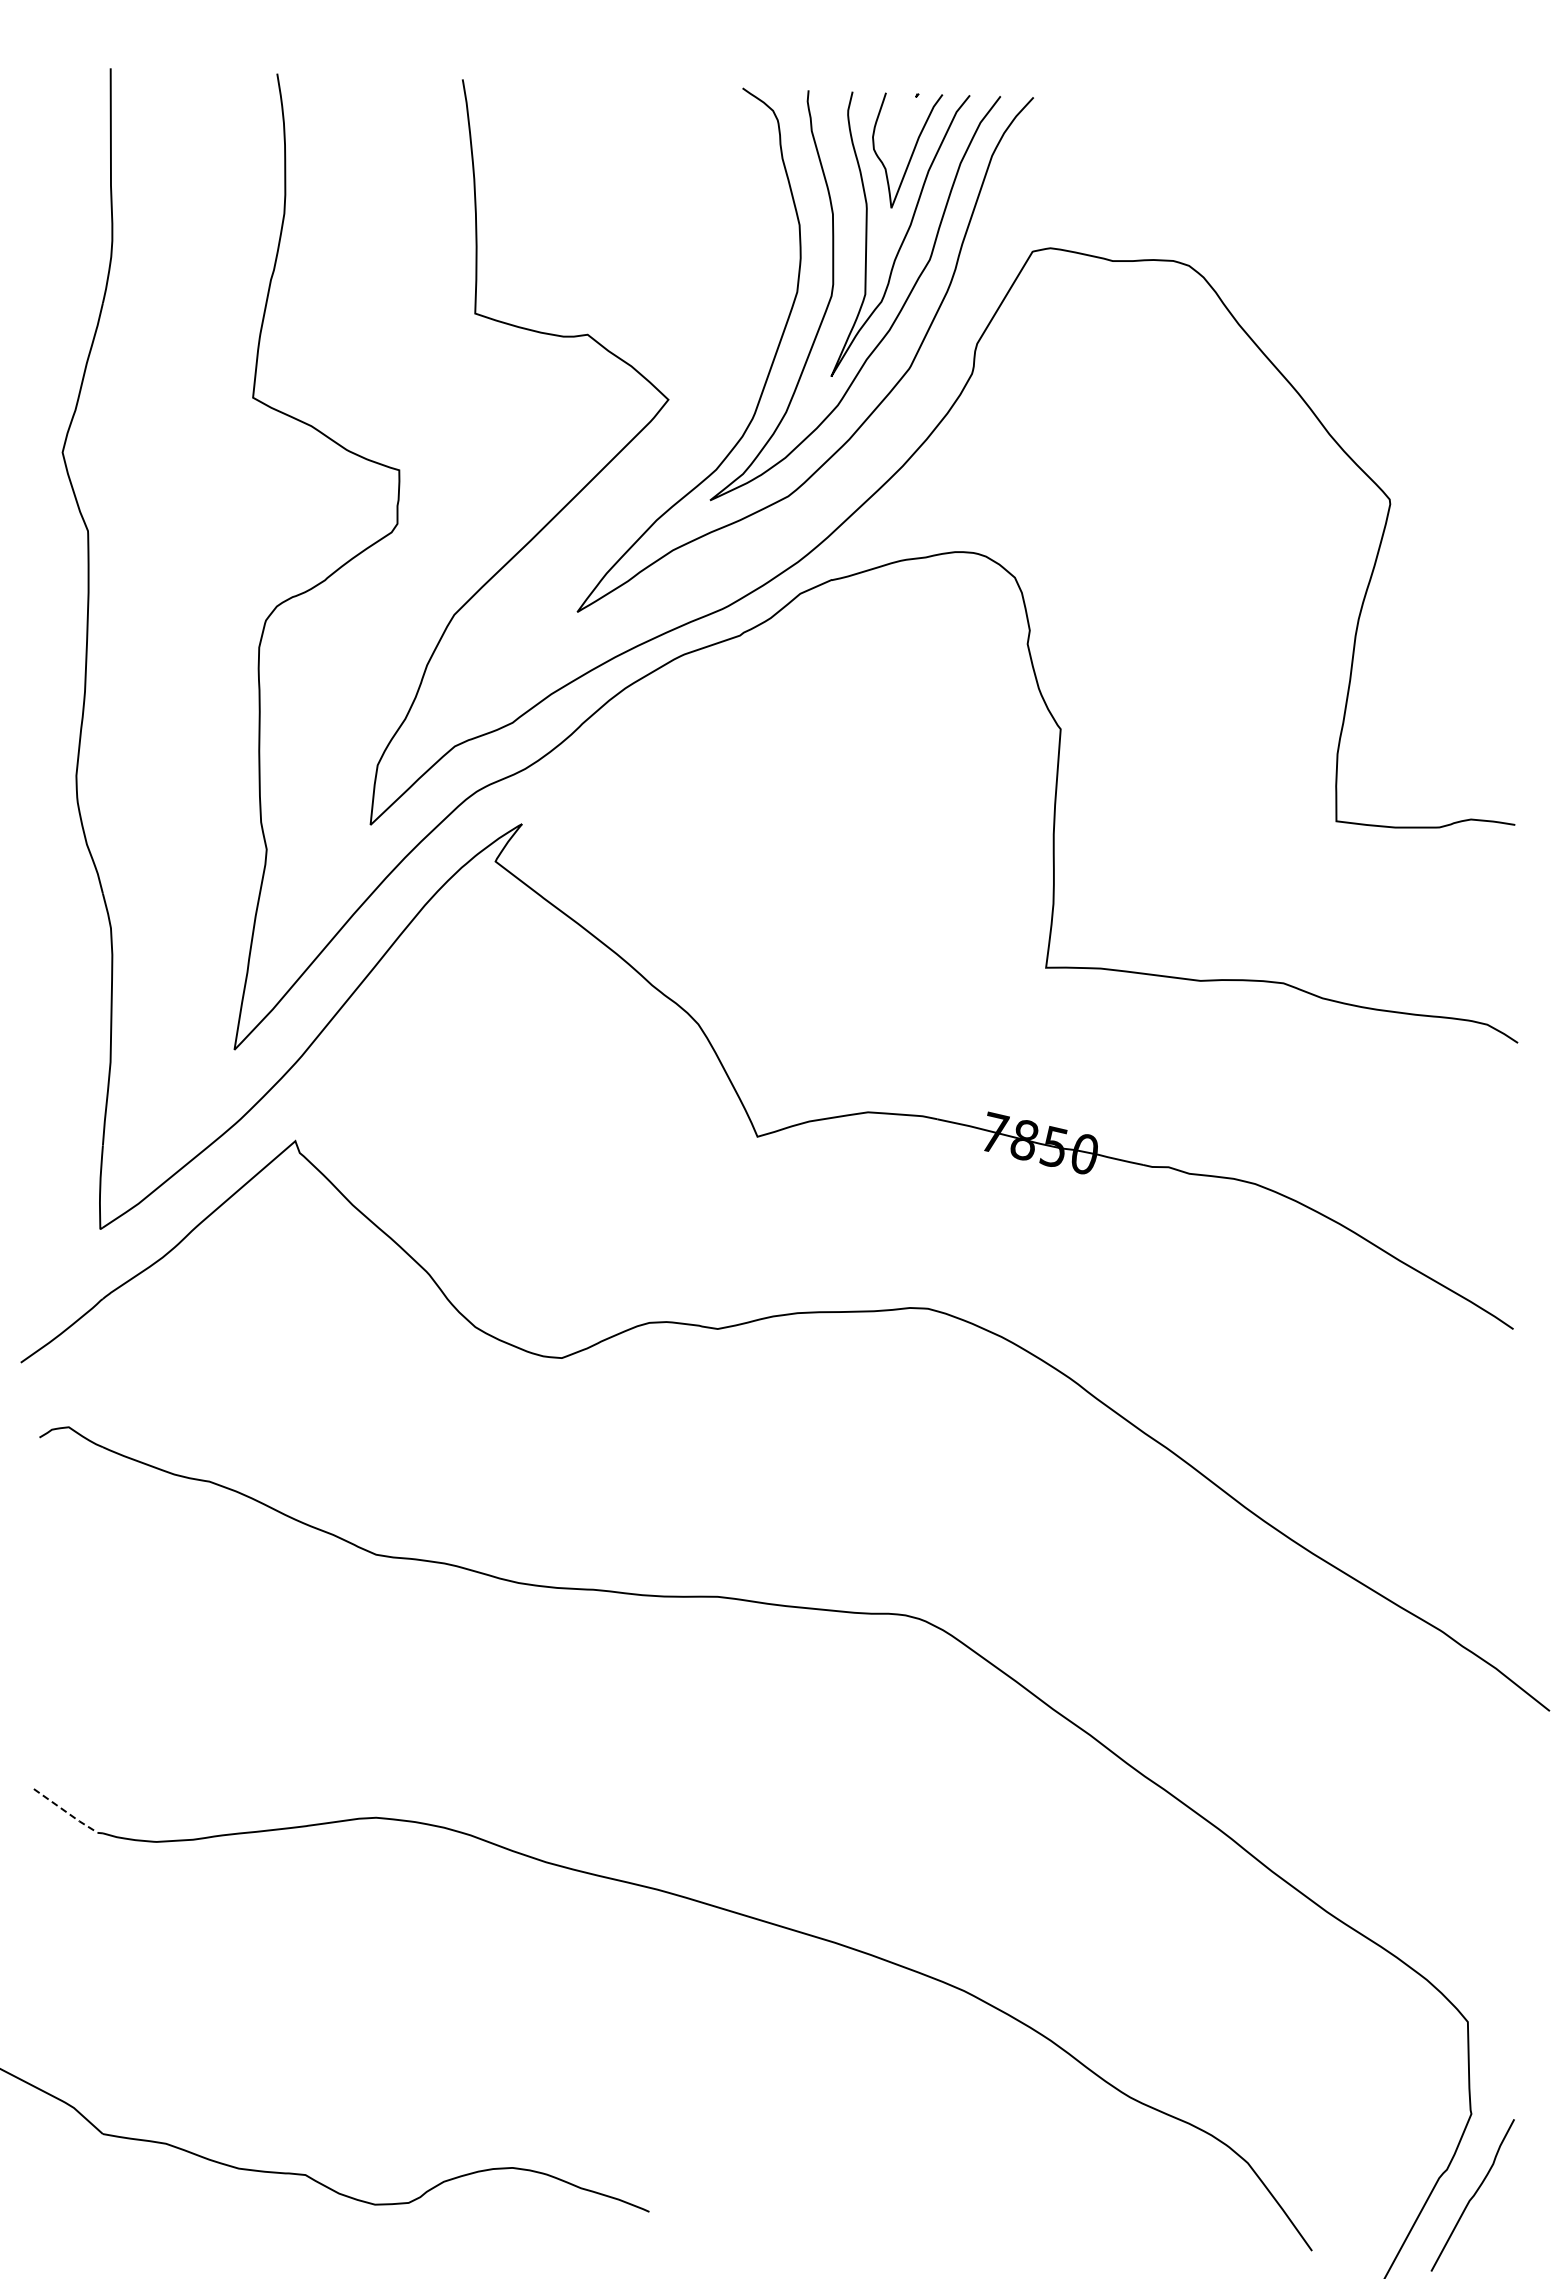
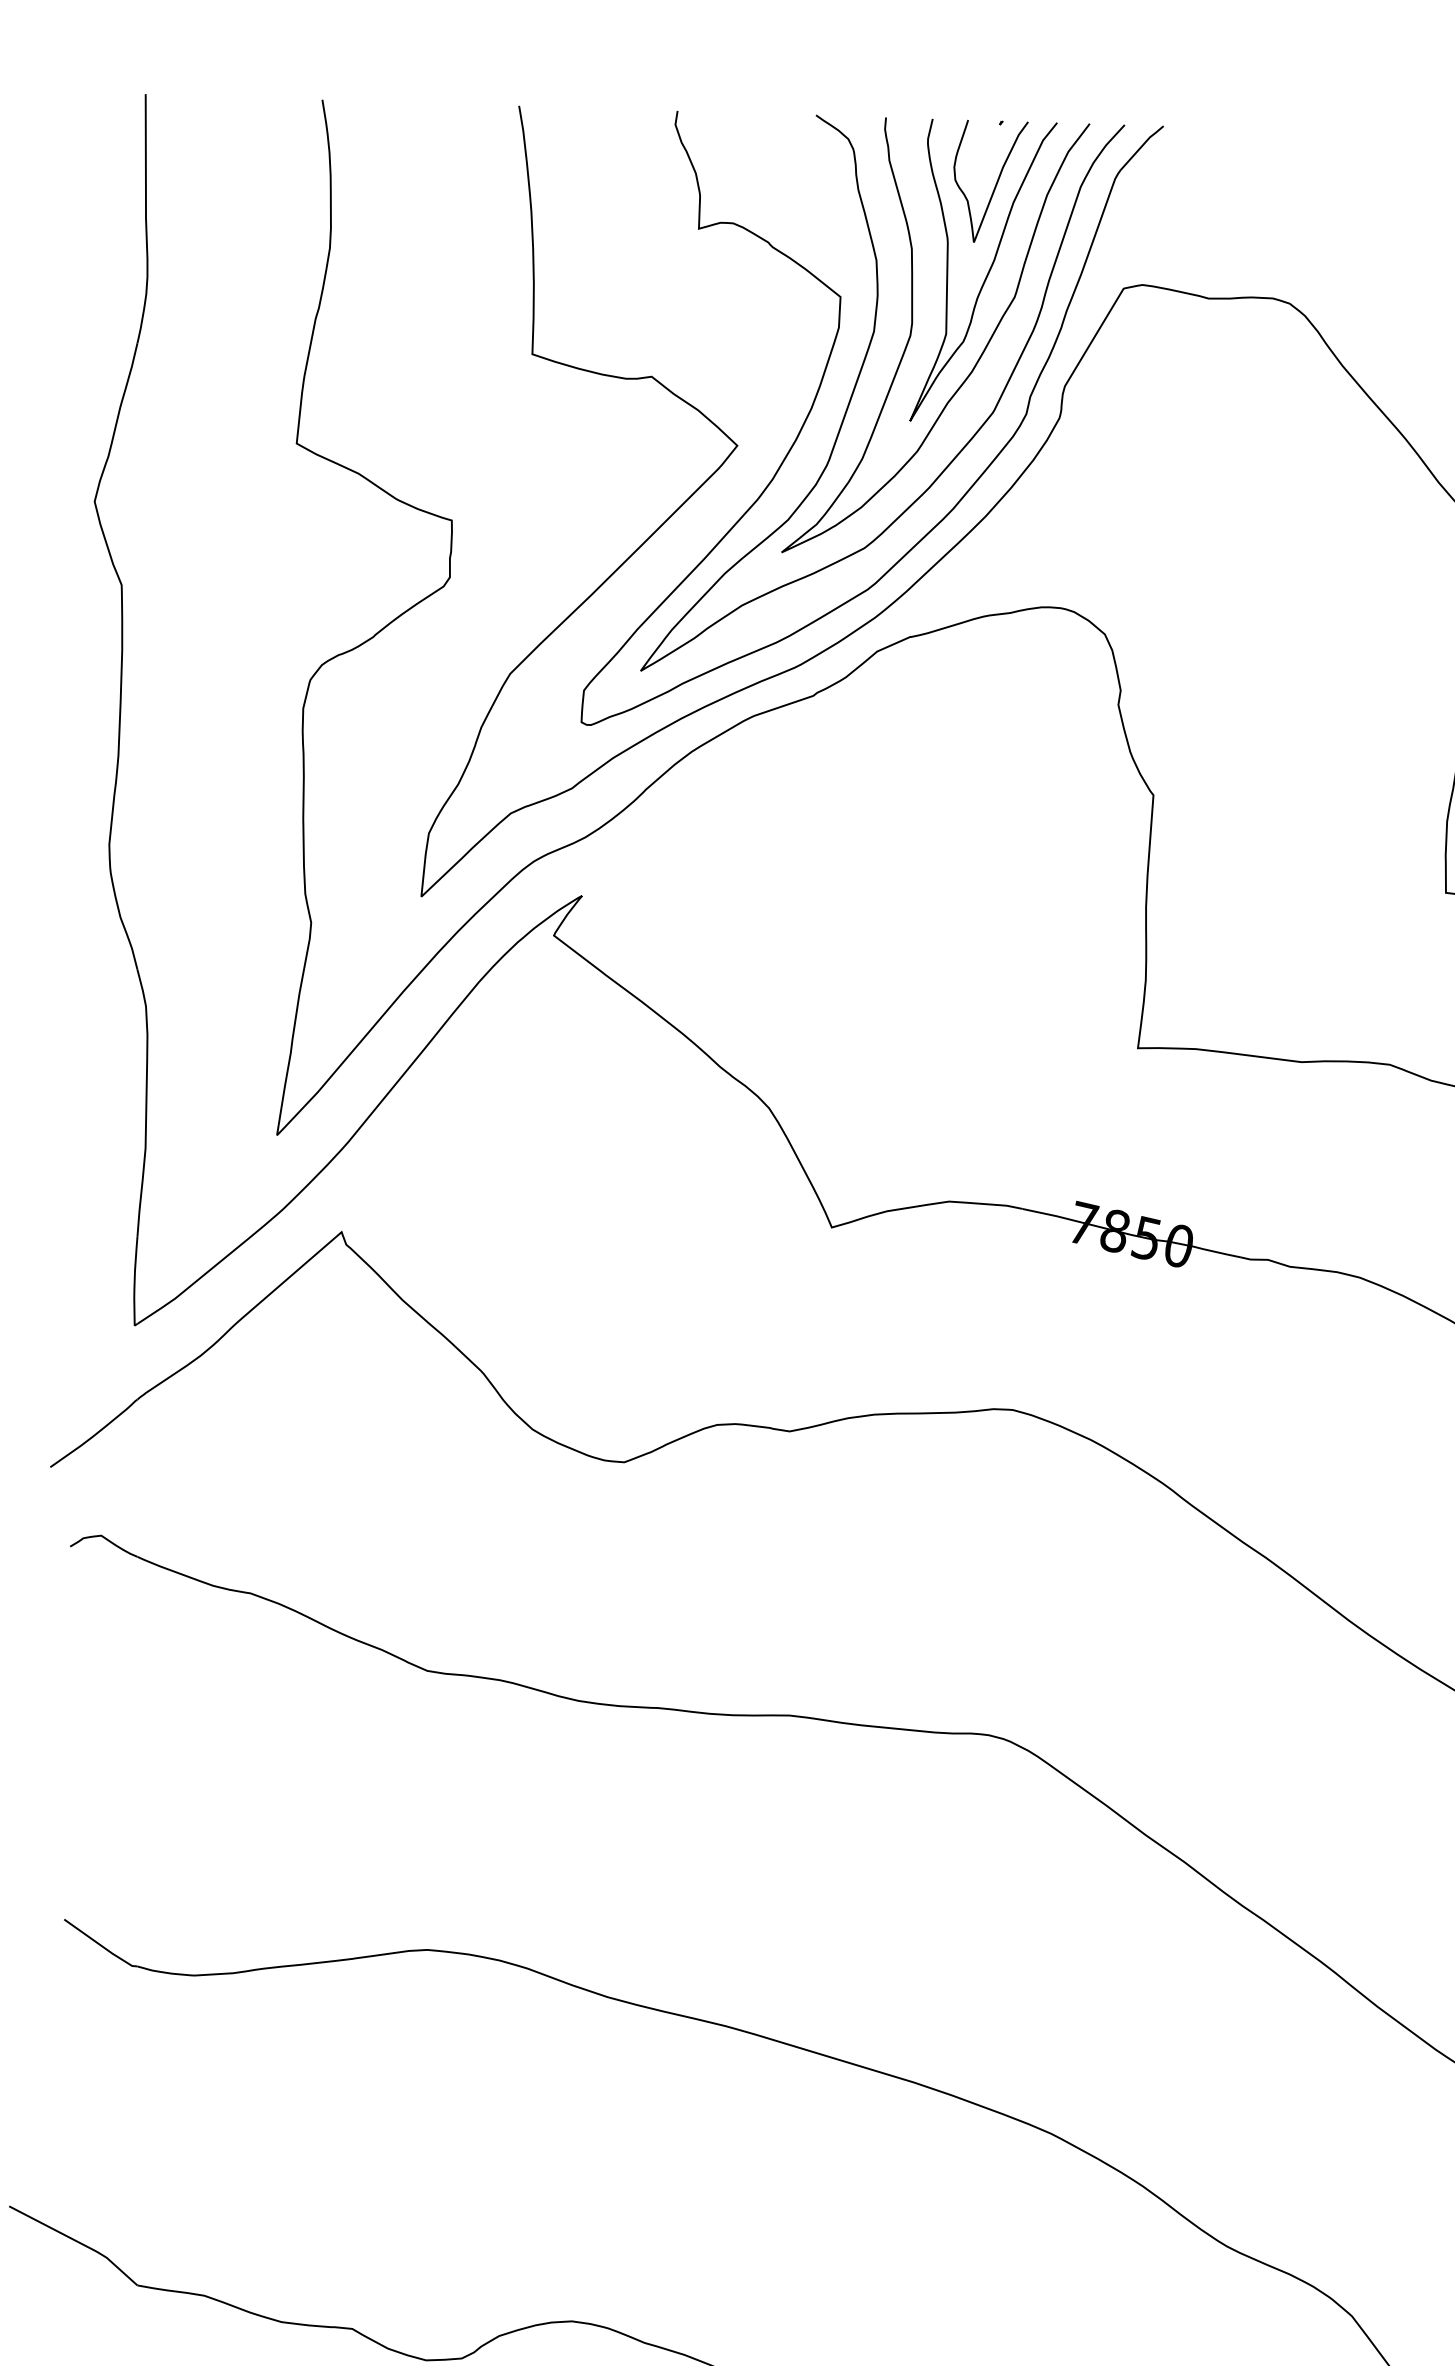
curve: (743, 354) -> (816, 397), added
line: (68, 1813) -> (100, 1945), dashed -> solid

